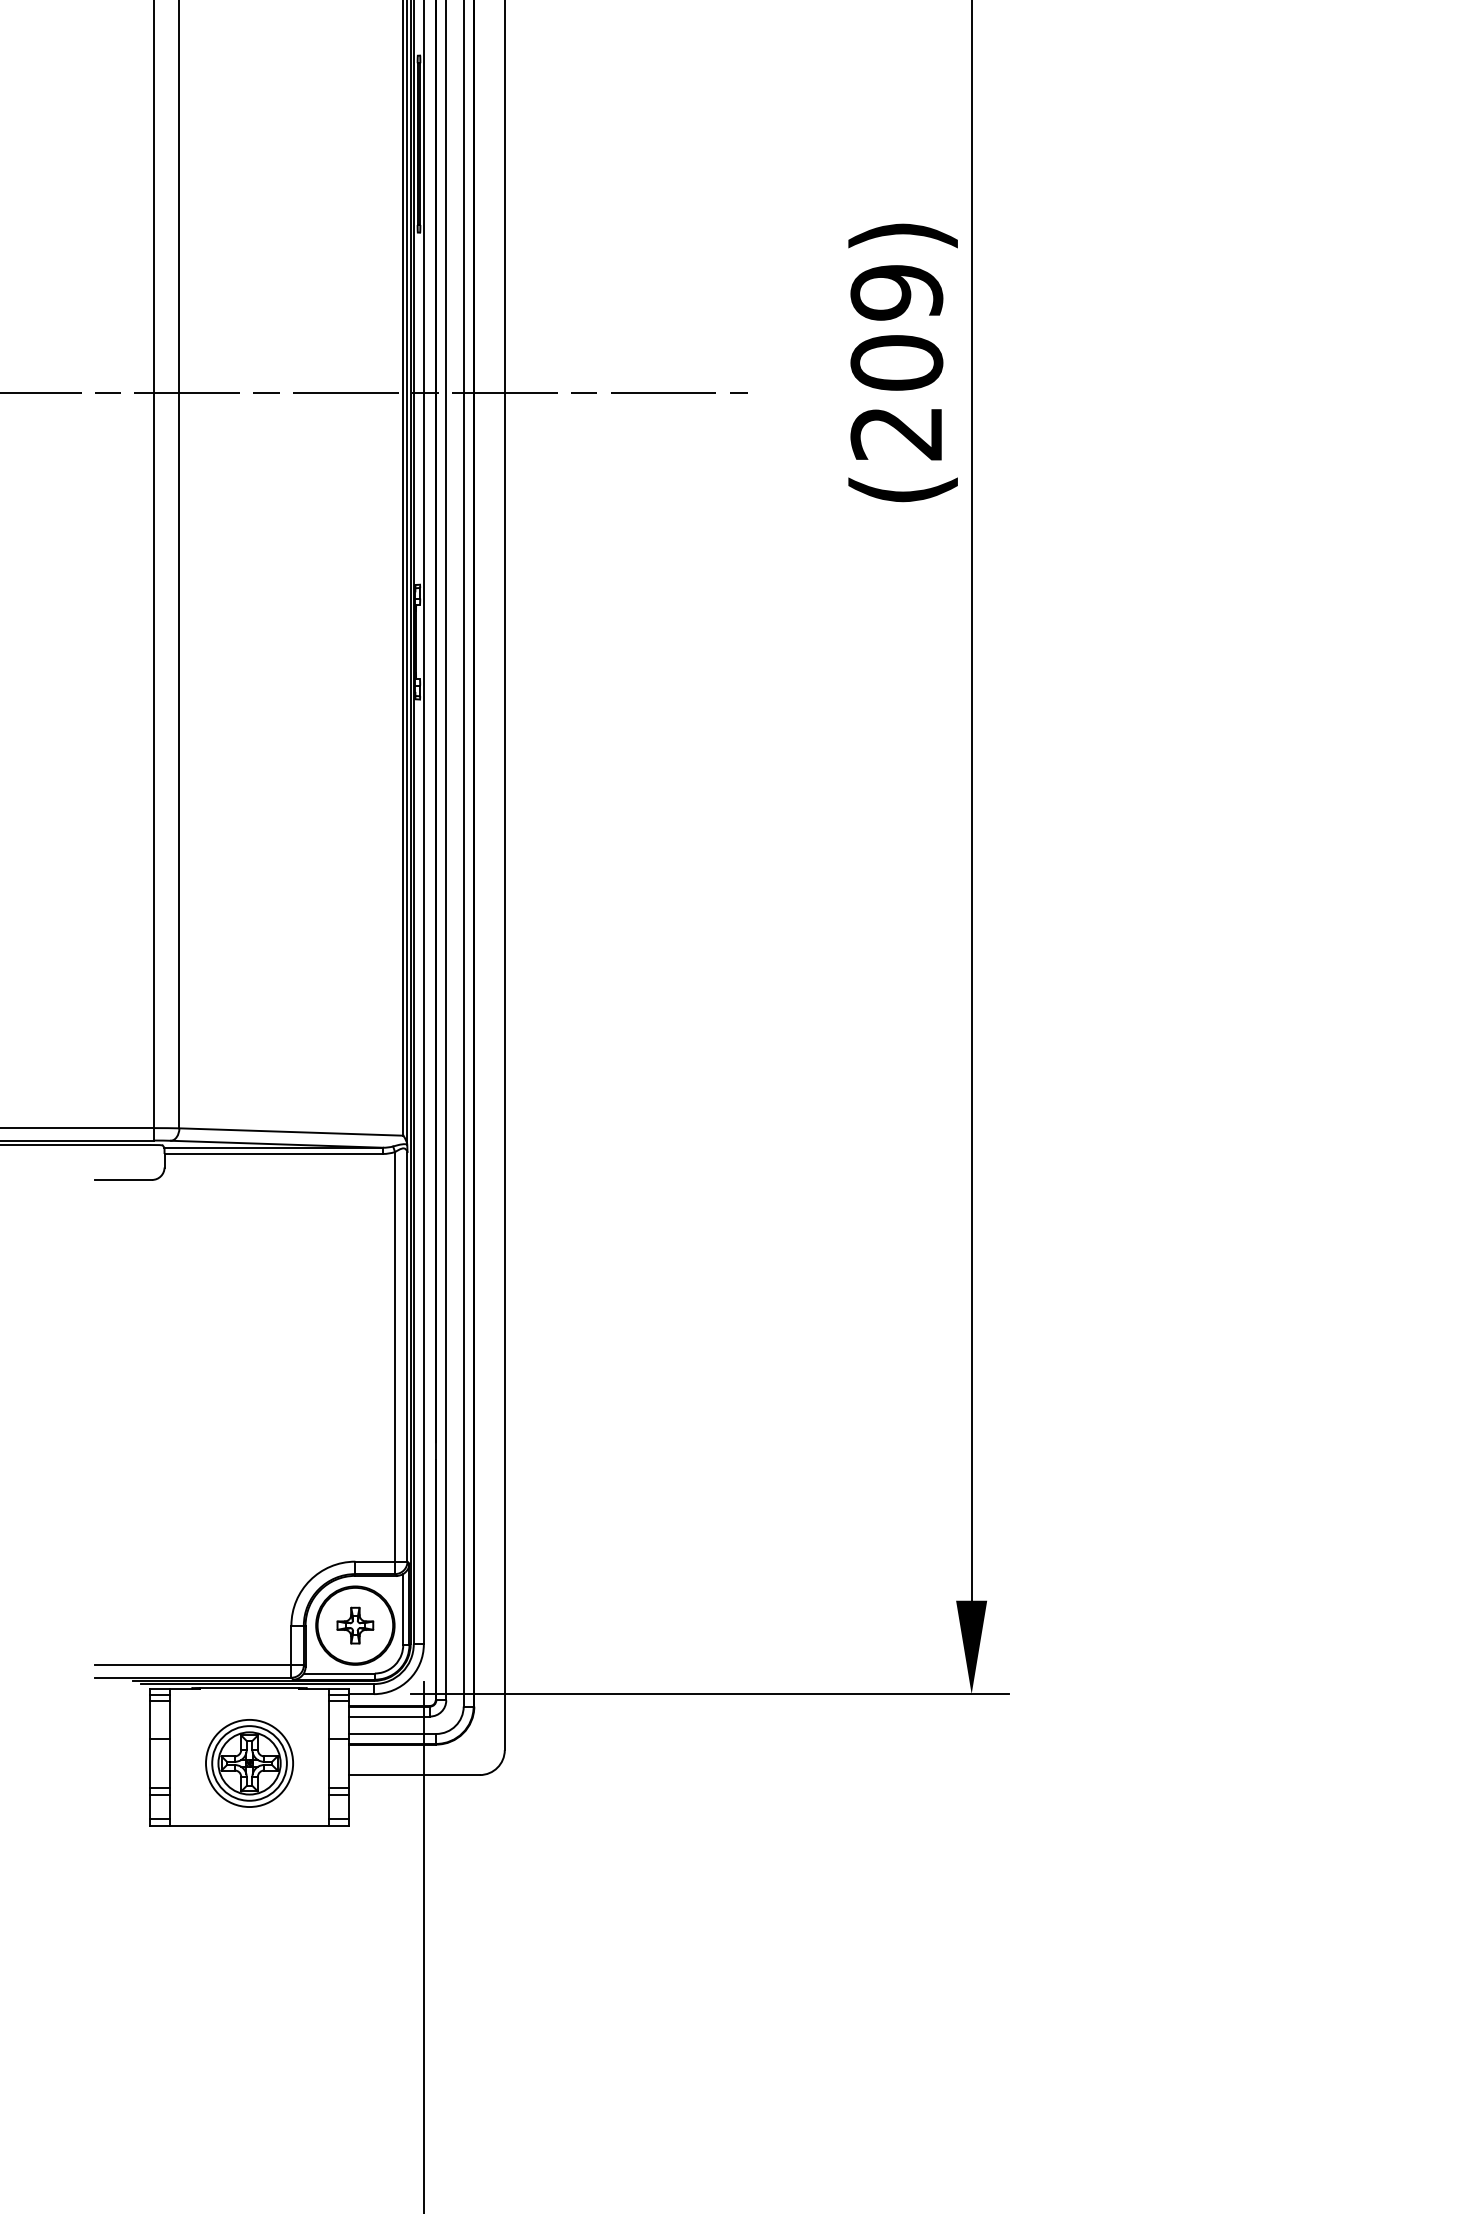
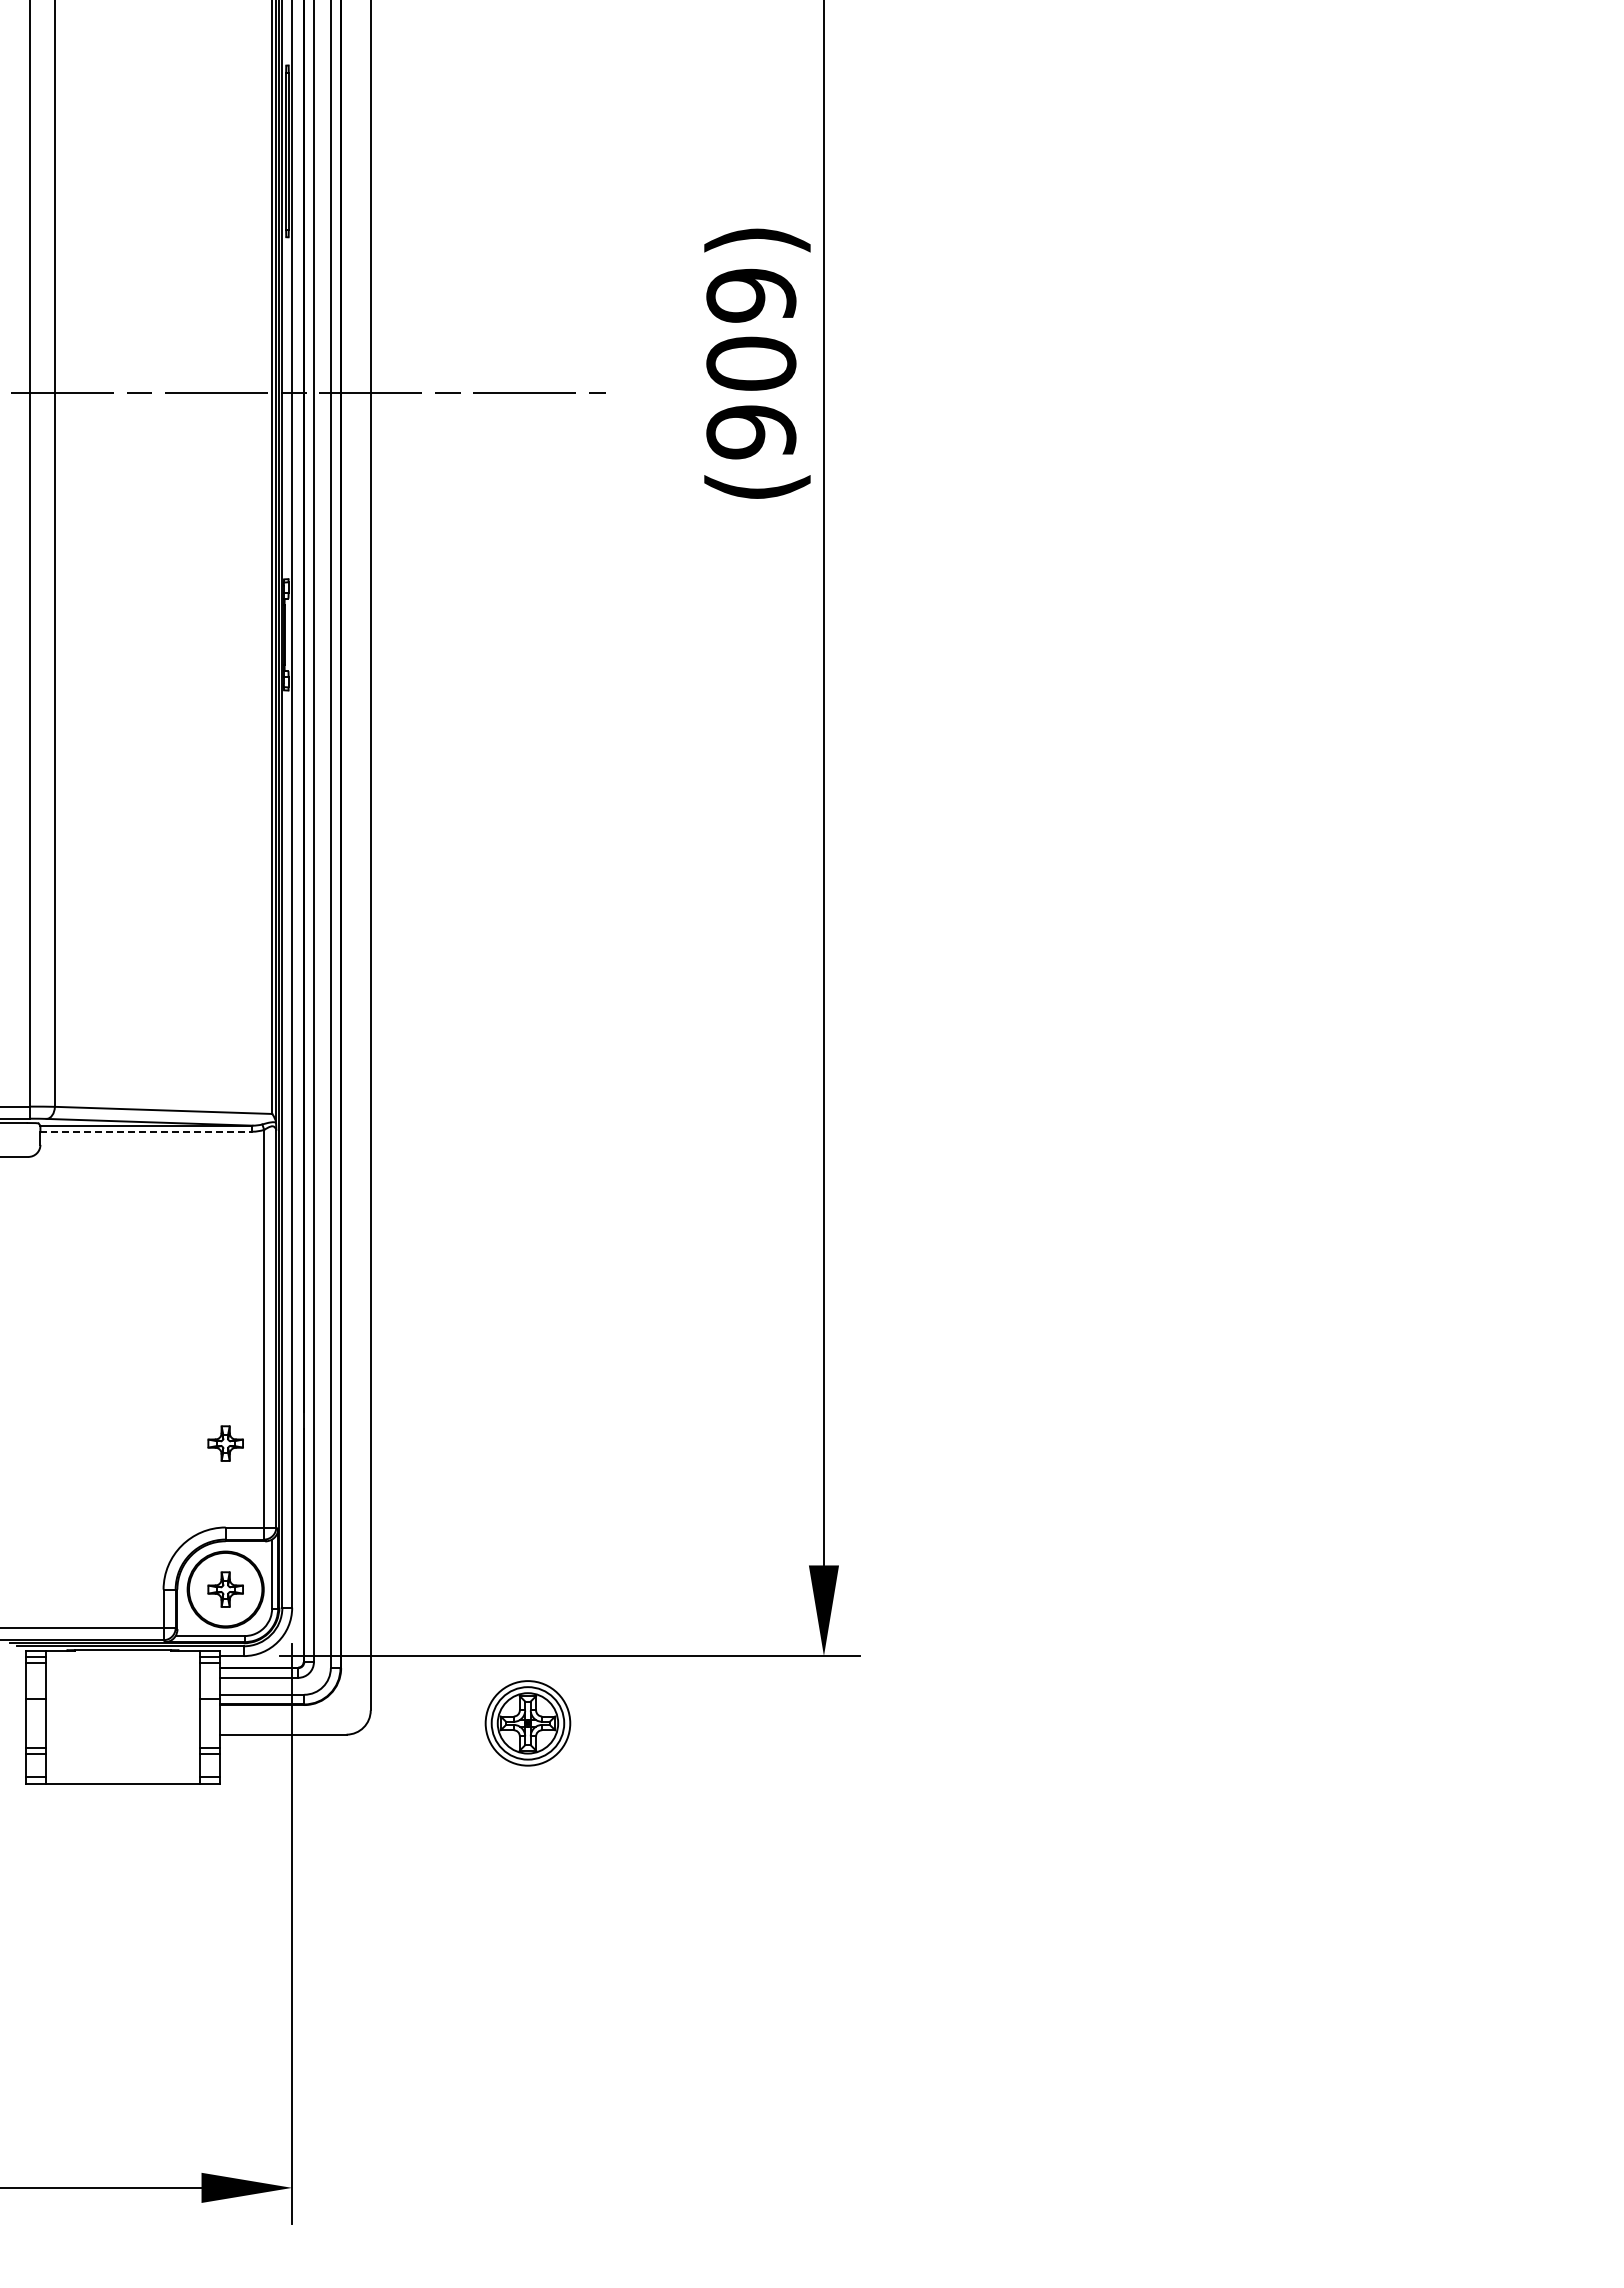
text: (897, 433) -> (751, 432), (209) -> (909)
line: (273, 1153) -> (146, 1131), solid -> dashed
part: (355, 1475) -> (225, 1443), added
part: (249, 1763) -> (527, 1723), moved

